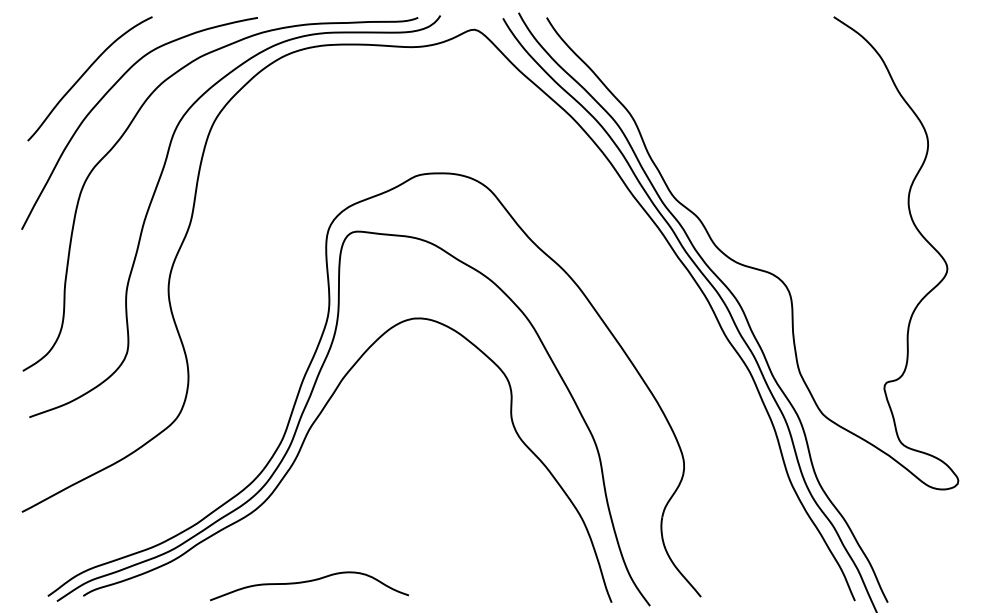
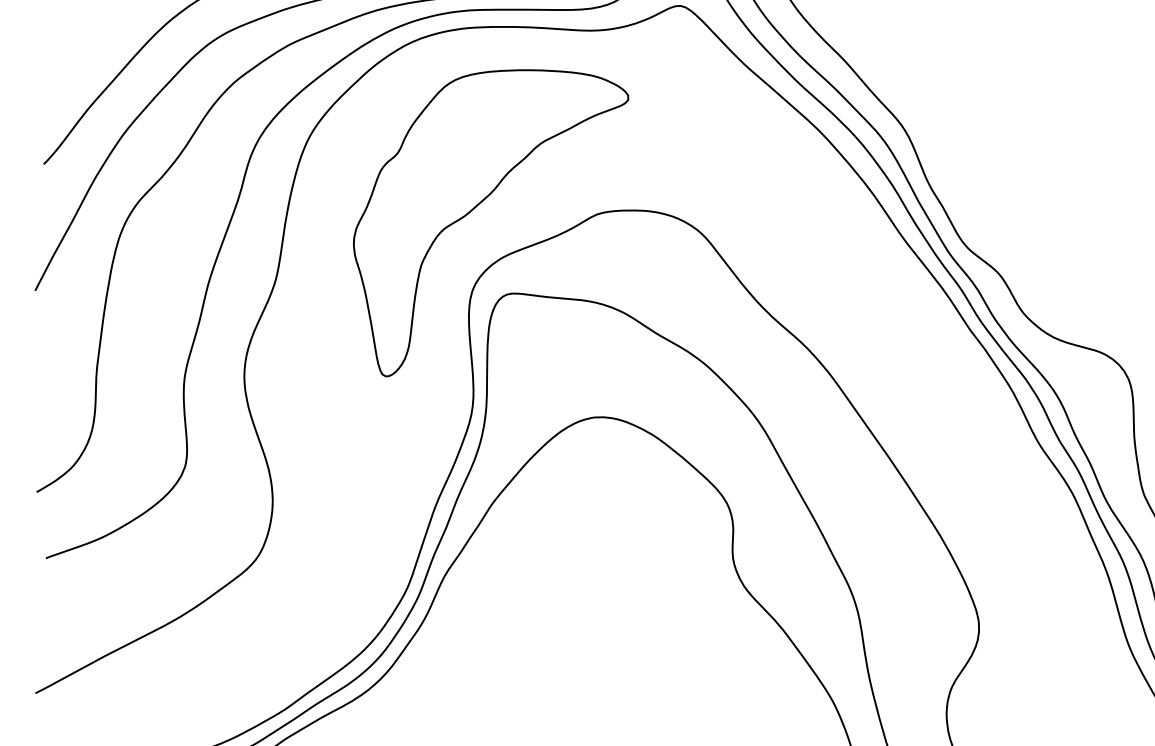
part: (331, 171) -> (476, 207), added

